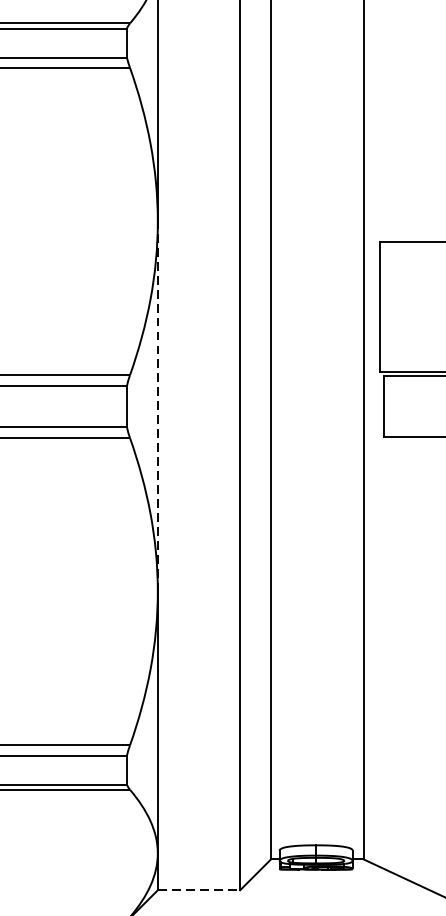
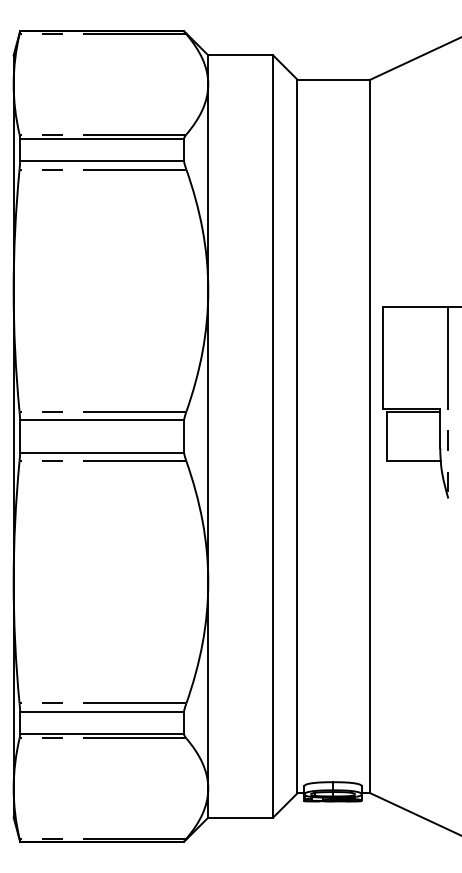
line: (158, 406) -> (208, 436), dashed -> solid
line: (199, 890) -> (241, 817), dashed -> solid

